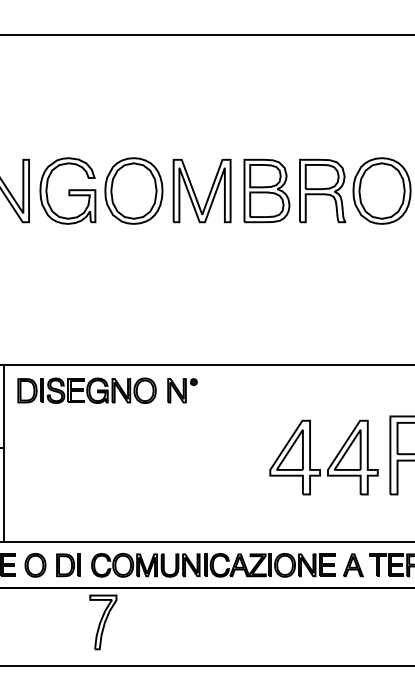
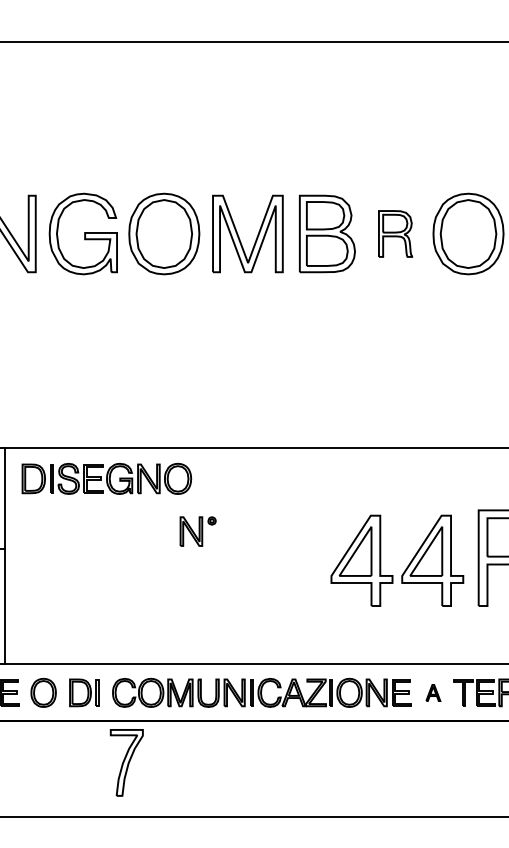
part: (322, 190) -> (395, 233), size x0.6
part: (182, 390) -> (198, 531), moved
part: (353, 565) -> (433, 693), size x0.6

